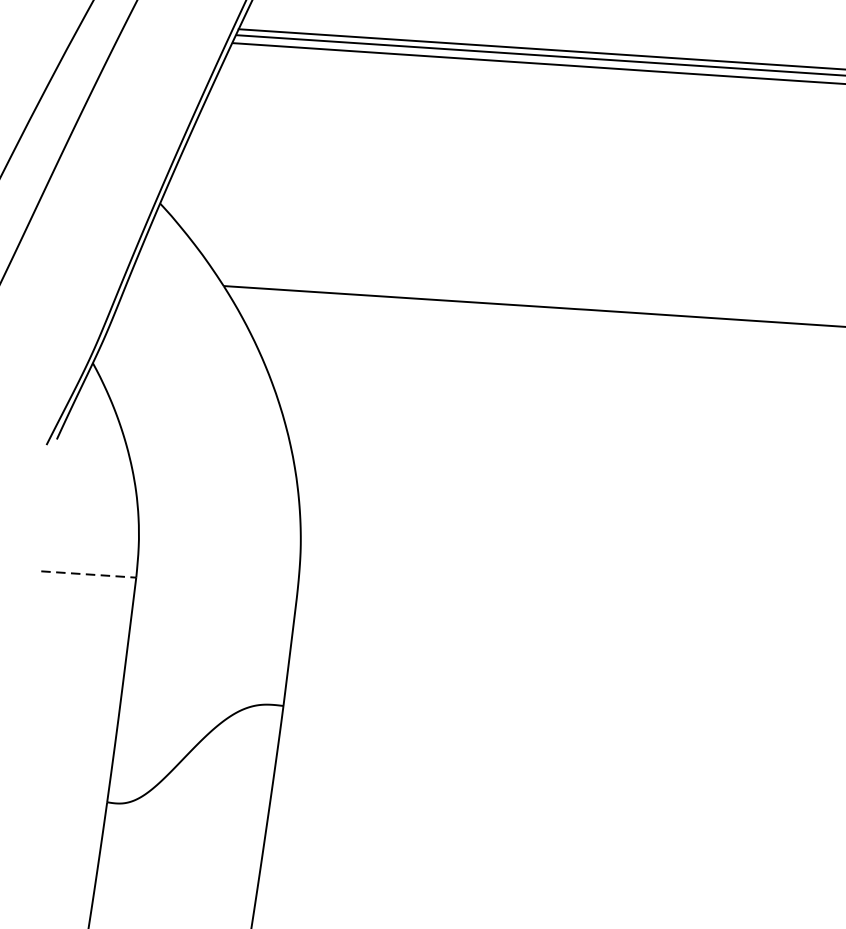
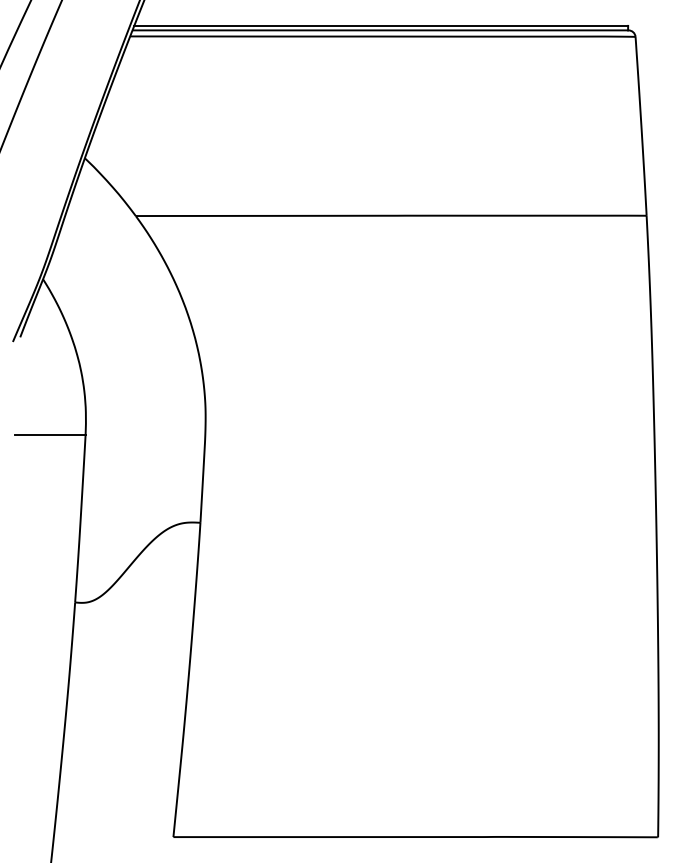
line: (88, 574) -> (50, 435), dashed -> solid

